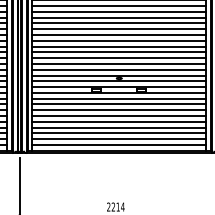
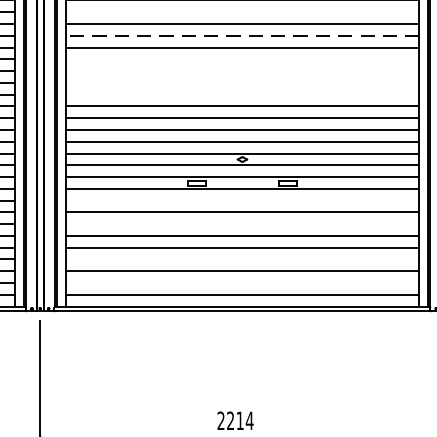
line: (119, 5) -> (242, 11), removed
line: (118, 17) -> (240, 35), solid -> dashed
line: (119, 29) -> (242, 60), removed
line: (119, 34) -> (242, 70), removed
line: (119, 40) -> (242, 82), removed
line: (119, 46) -> (242, 94), removed
line: (119, 98) -> (242, 200), removed
line: (119, 110) -> (242, 224), removed
line: (119, 127) -> (242, 259), removed
line: (119, 139) -> (242, 283), removed

